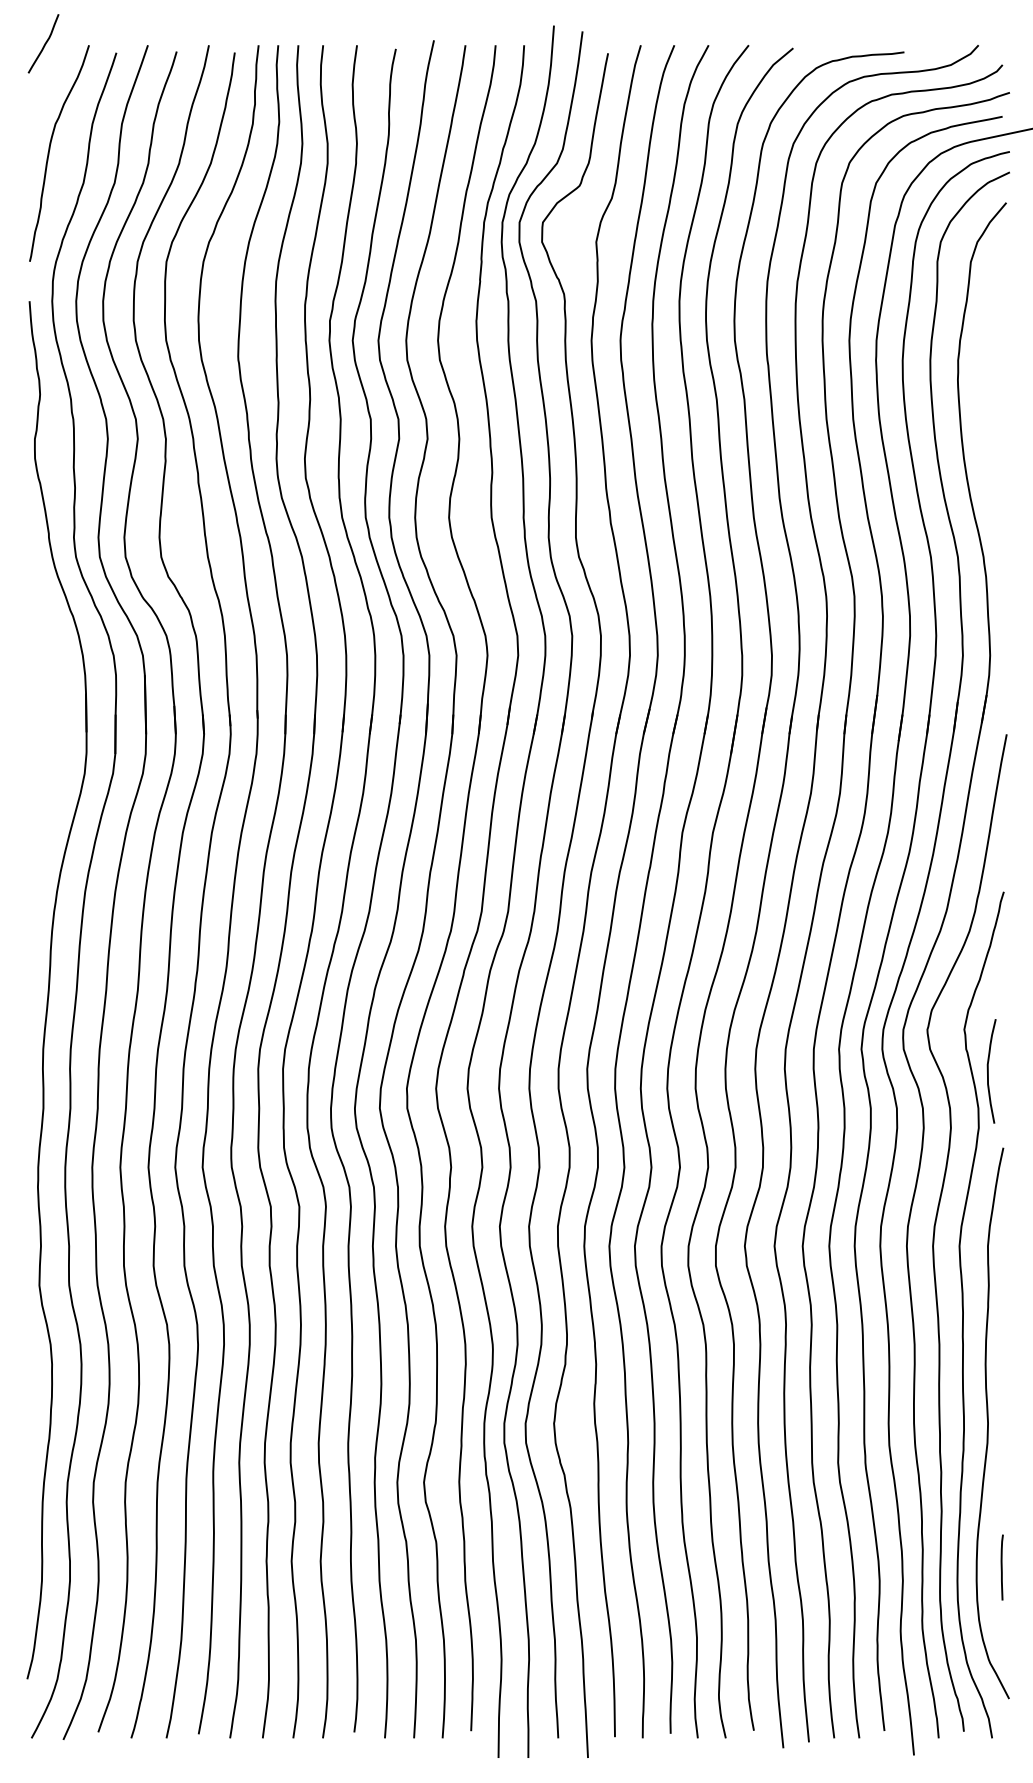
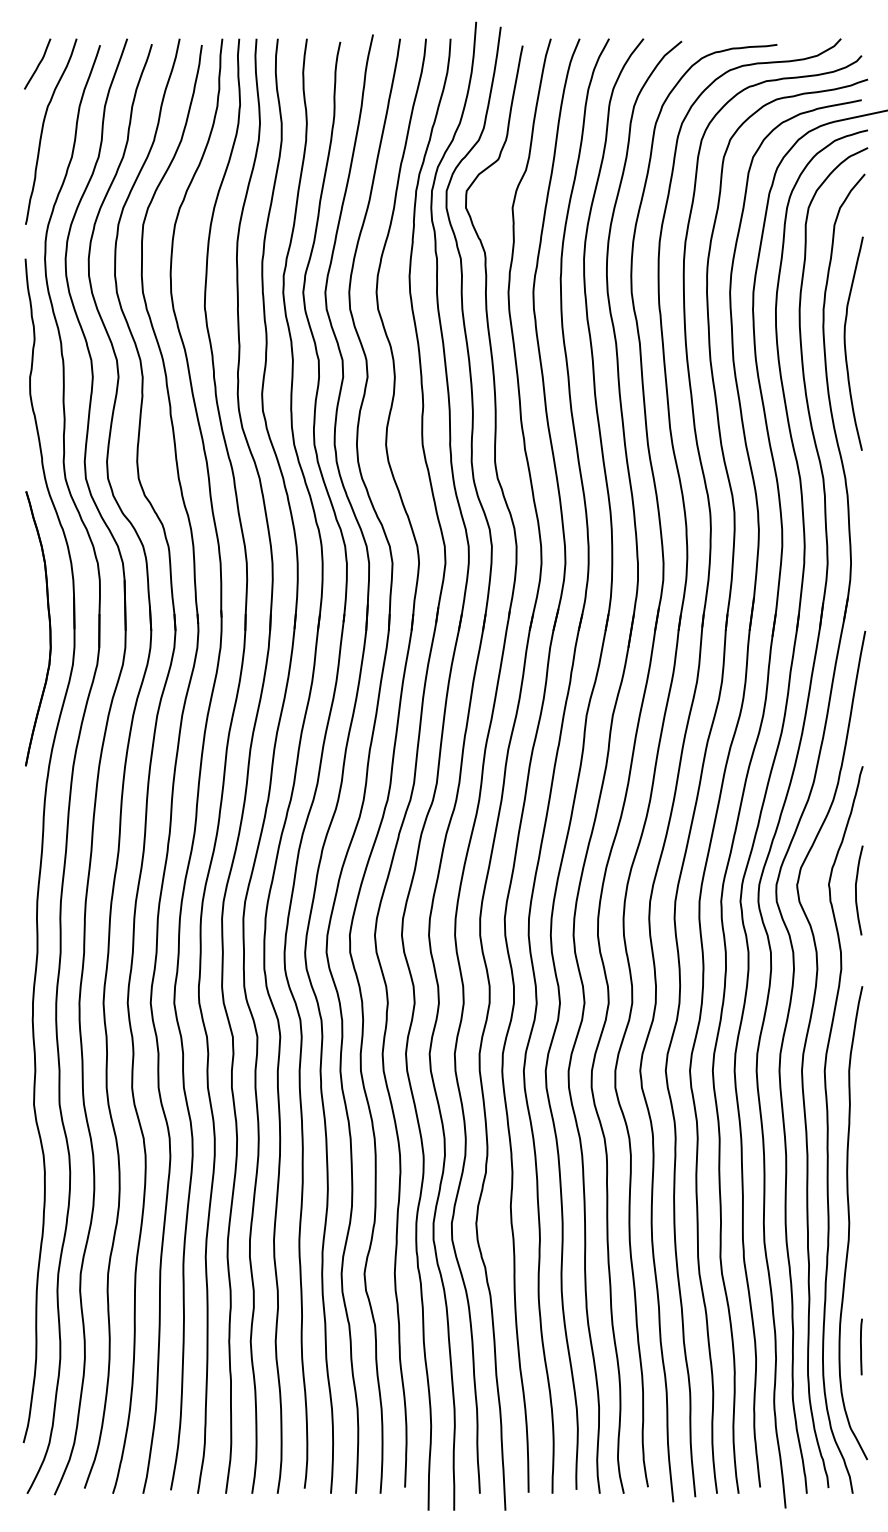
curve: (44, 43) -> (38, 63), moved
curve: (983, 399) -> (845, 343), added
part: (57, 731) -> (49, 628), added
curve: (988, 1071) -> (856, 890), moved

